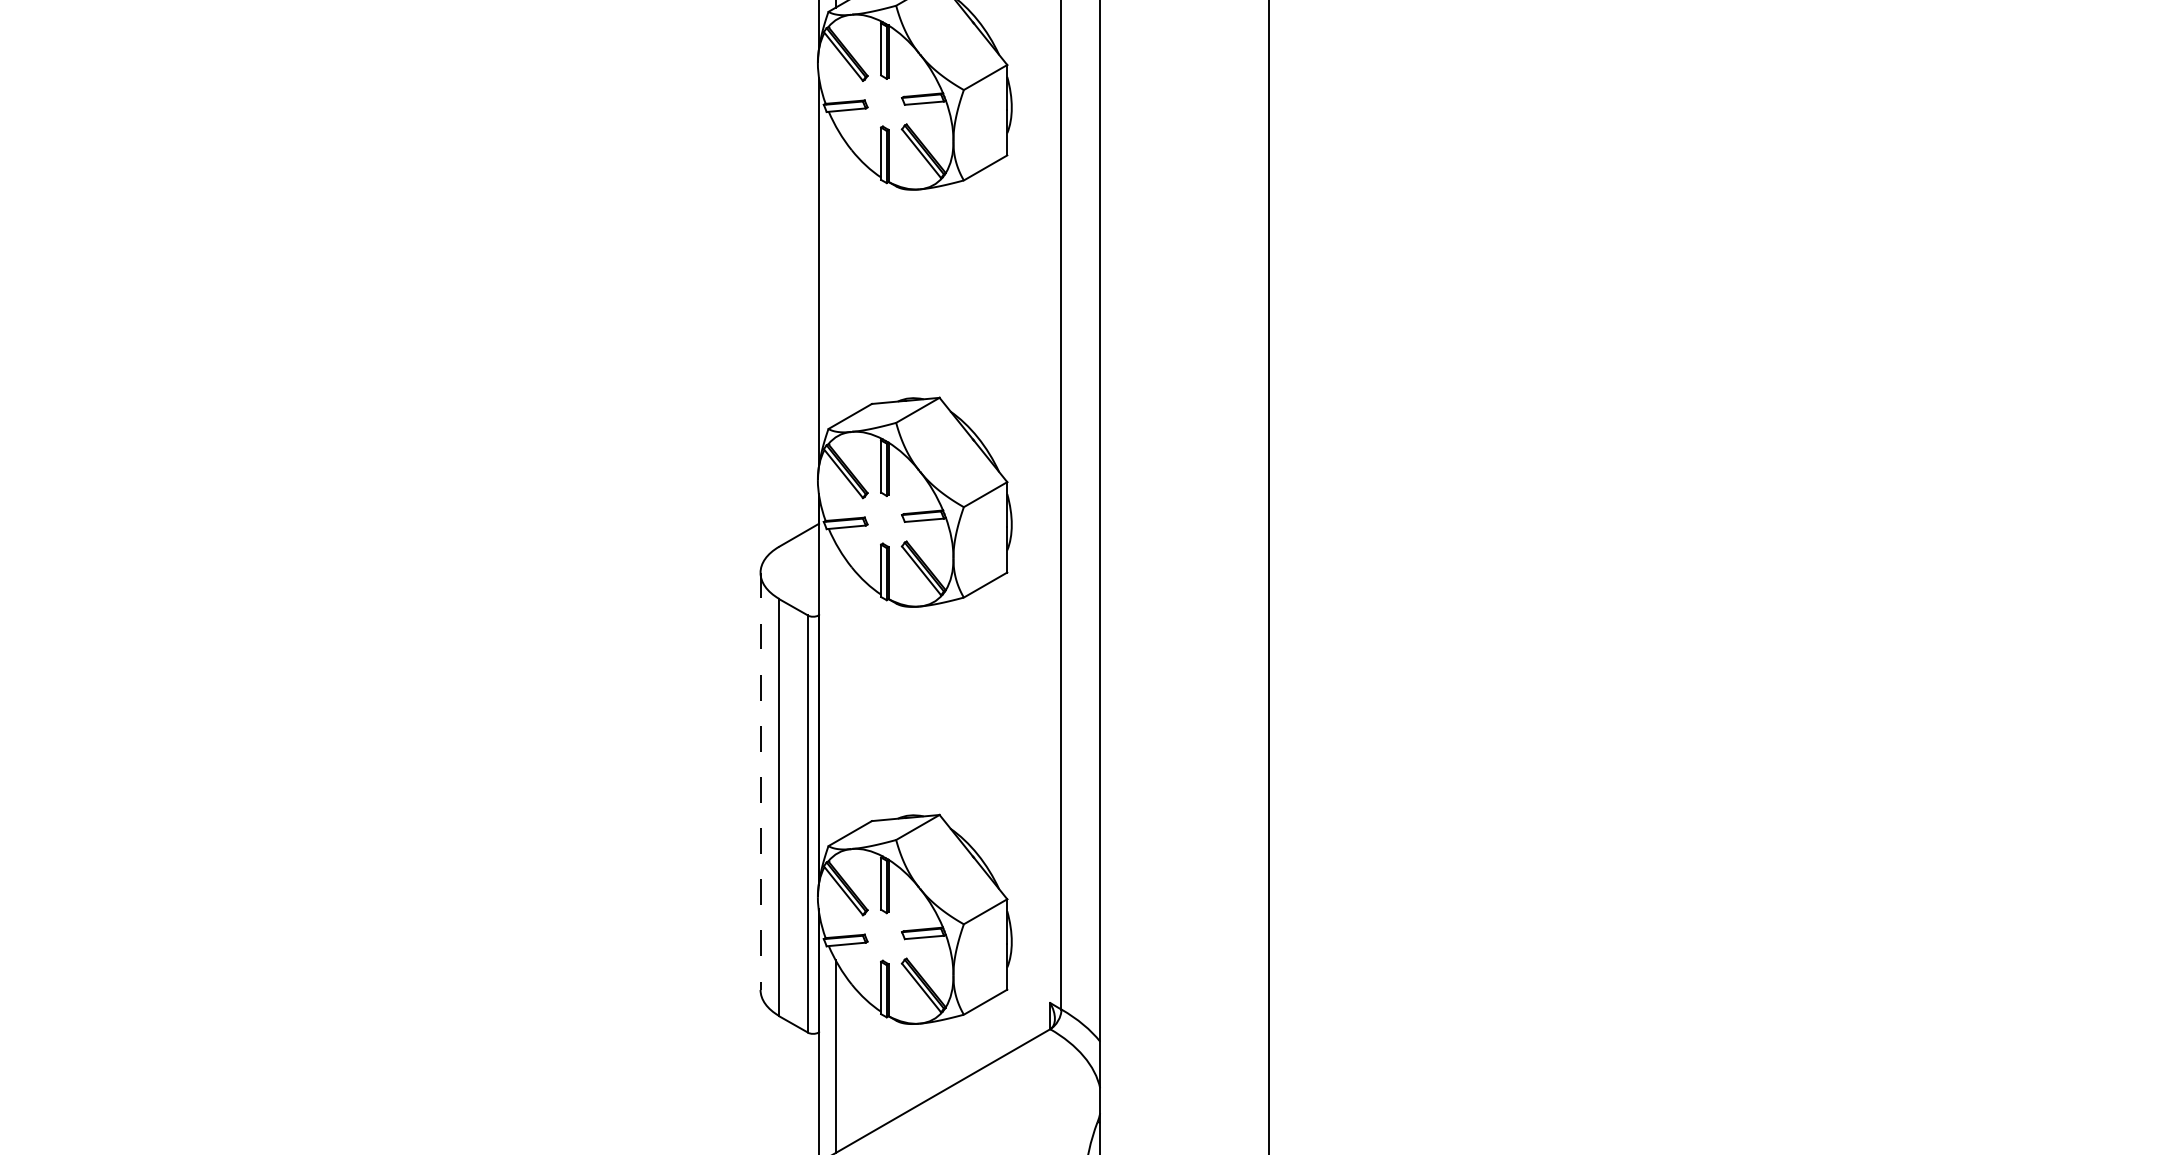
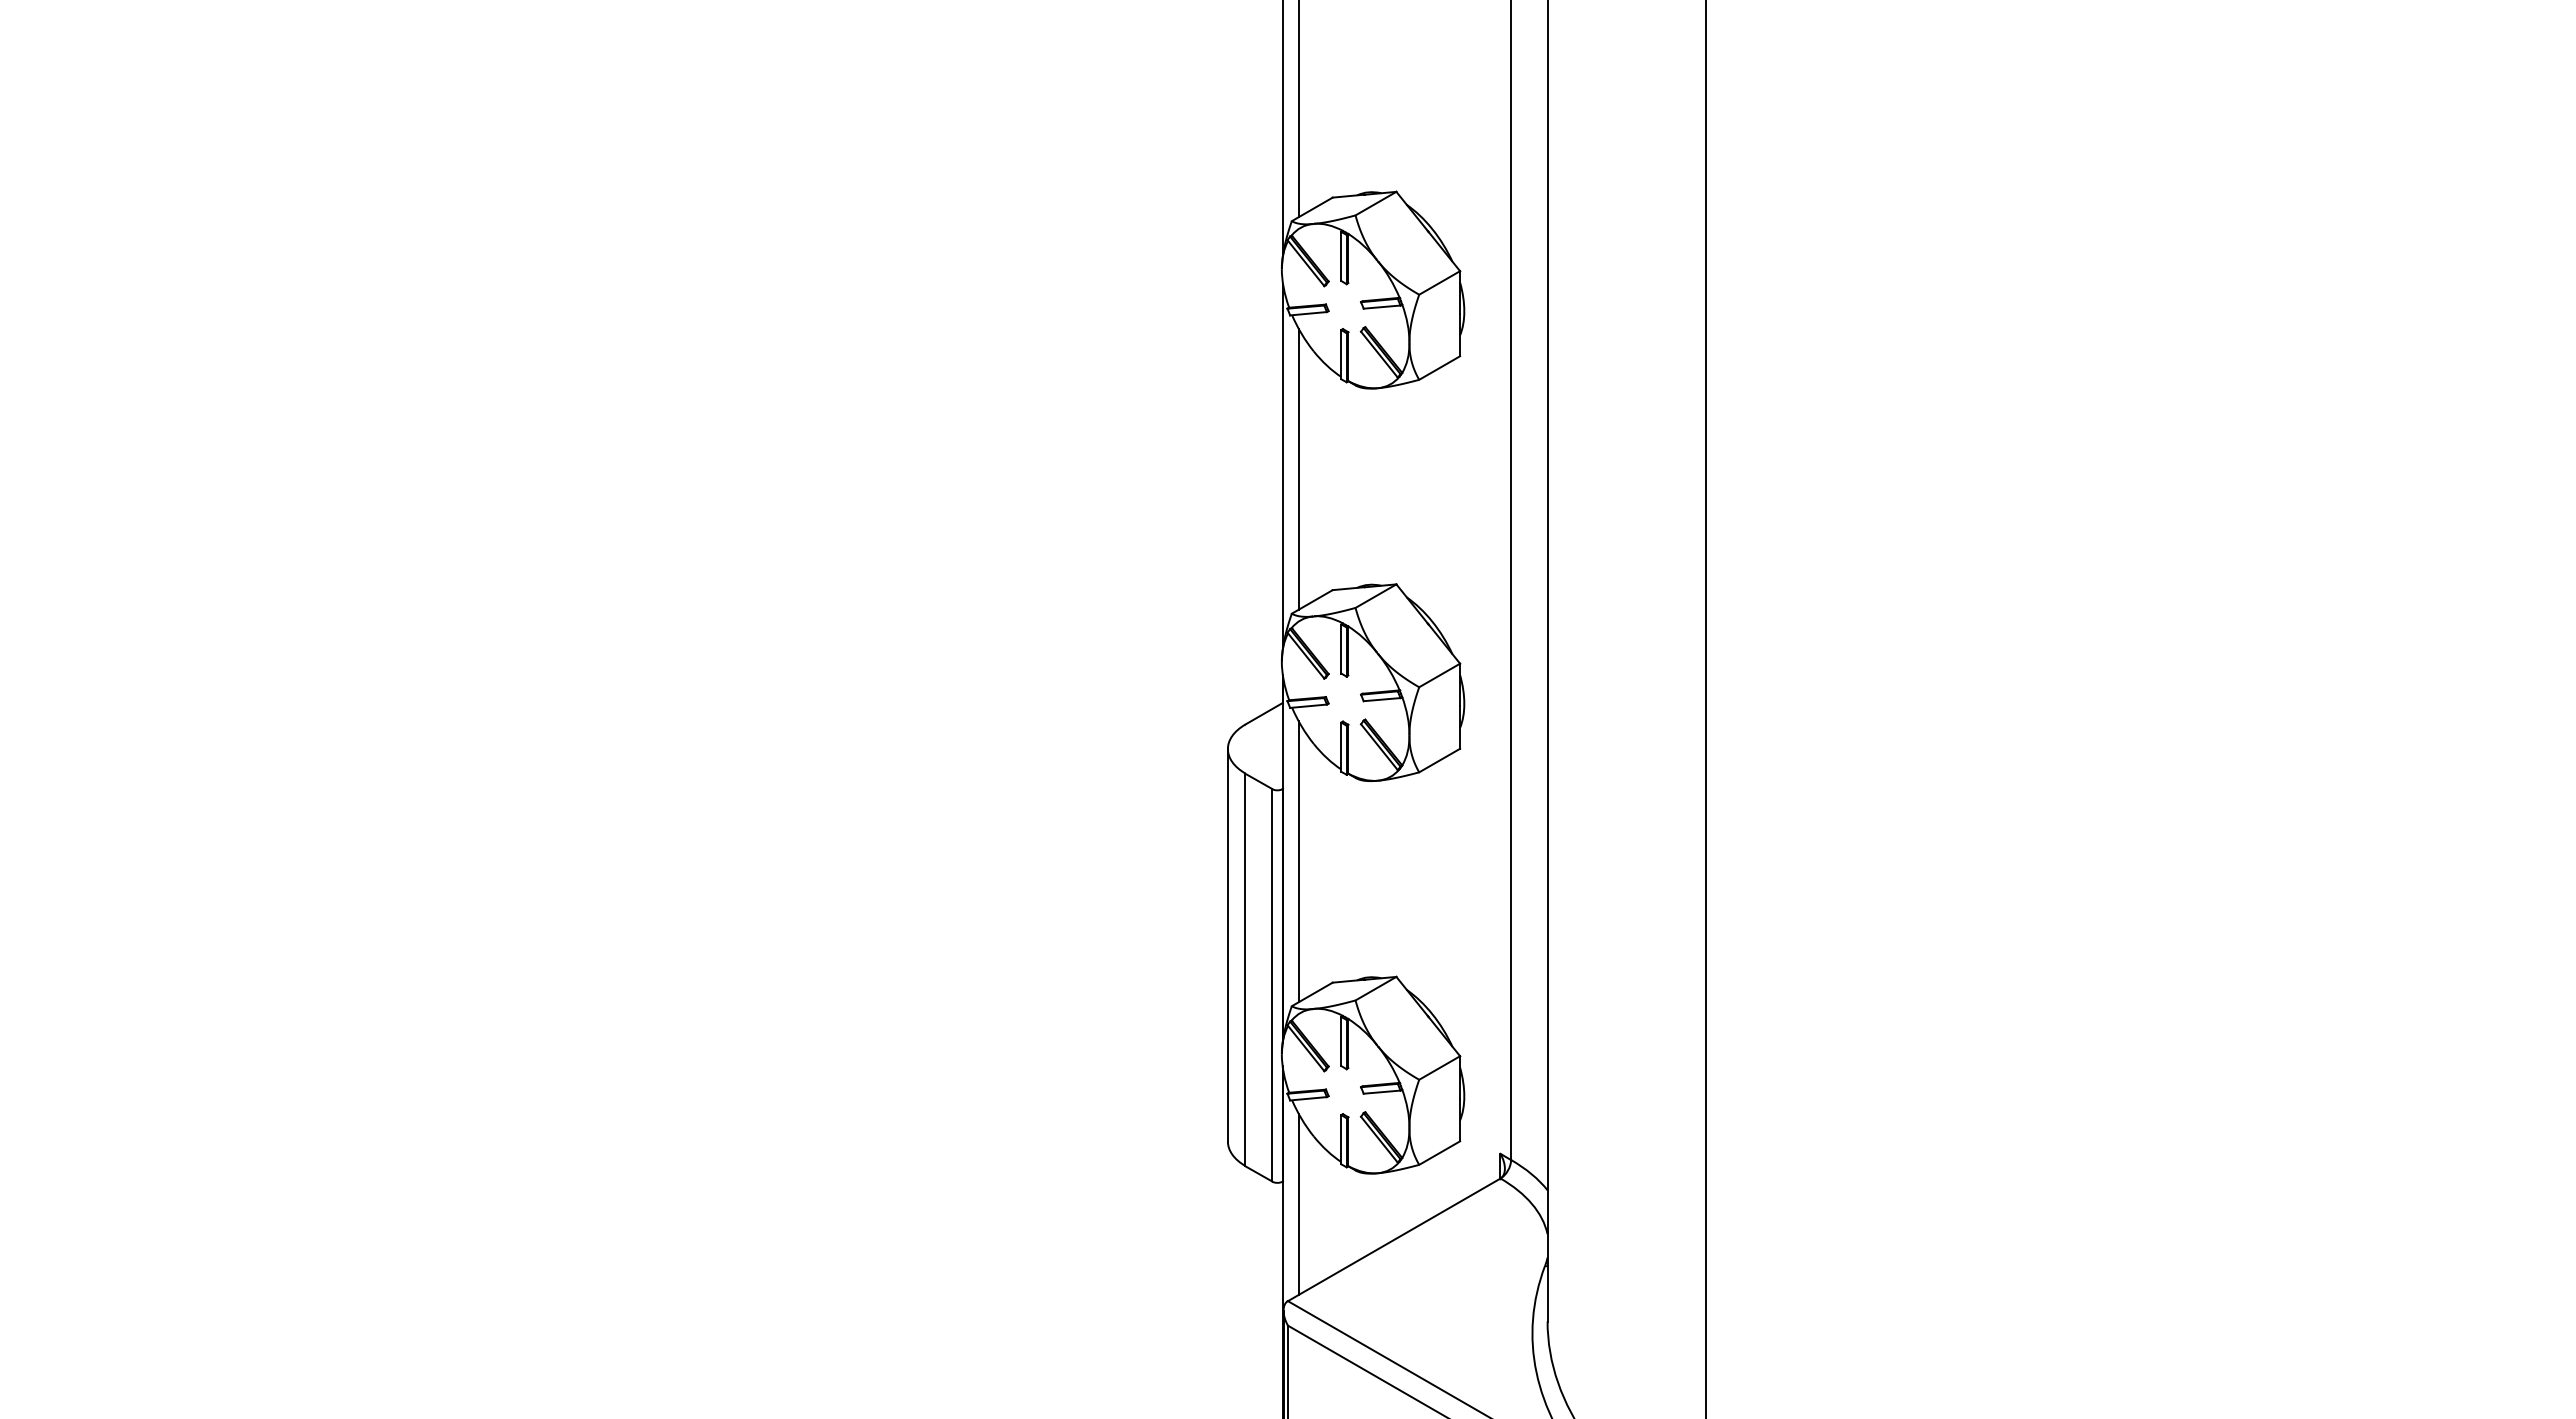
line: (835, 274) -> (1298, 468), added
line: (835, 692) -> (1298, 861), added
line: (760, 781) -> (1227, 945), dashed -> solid

